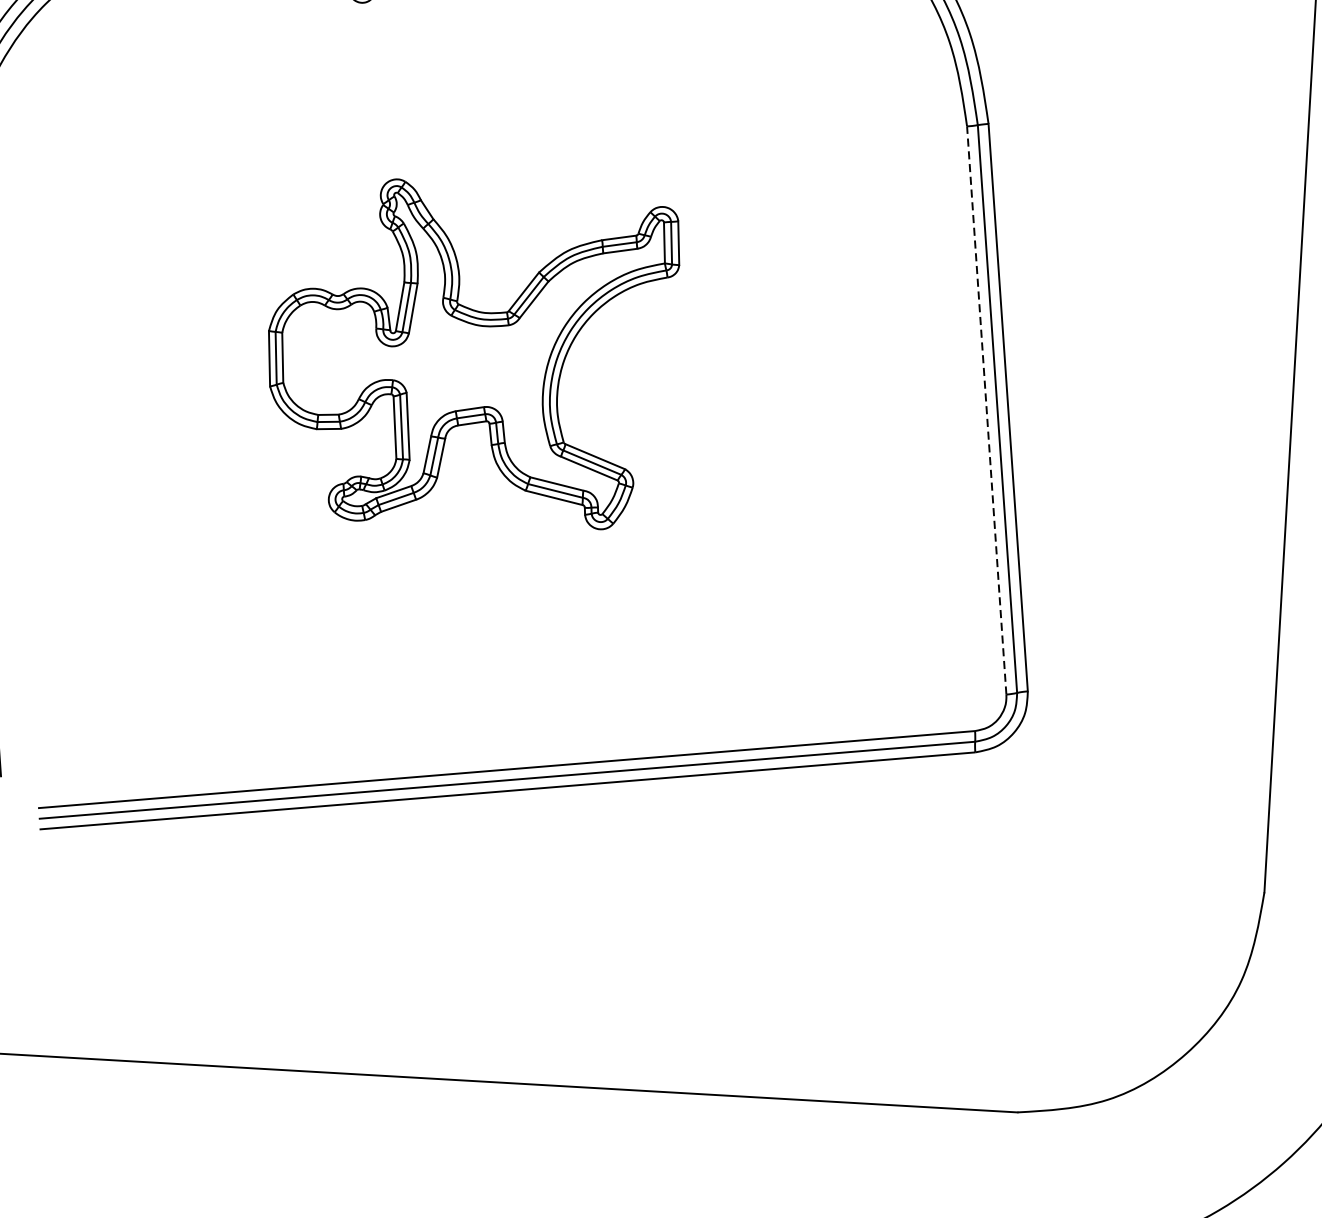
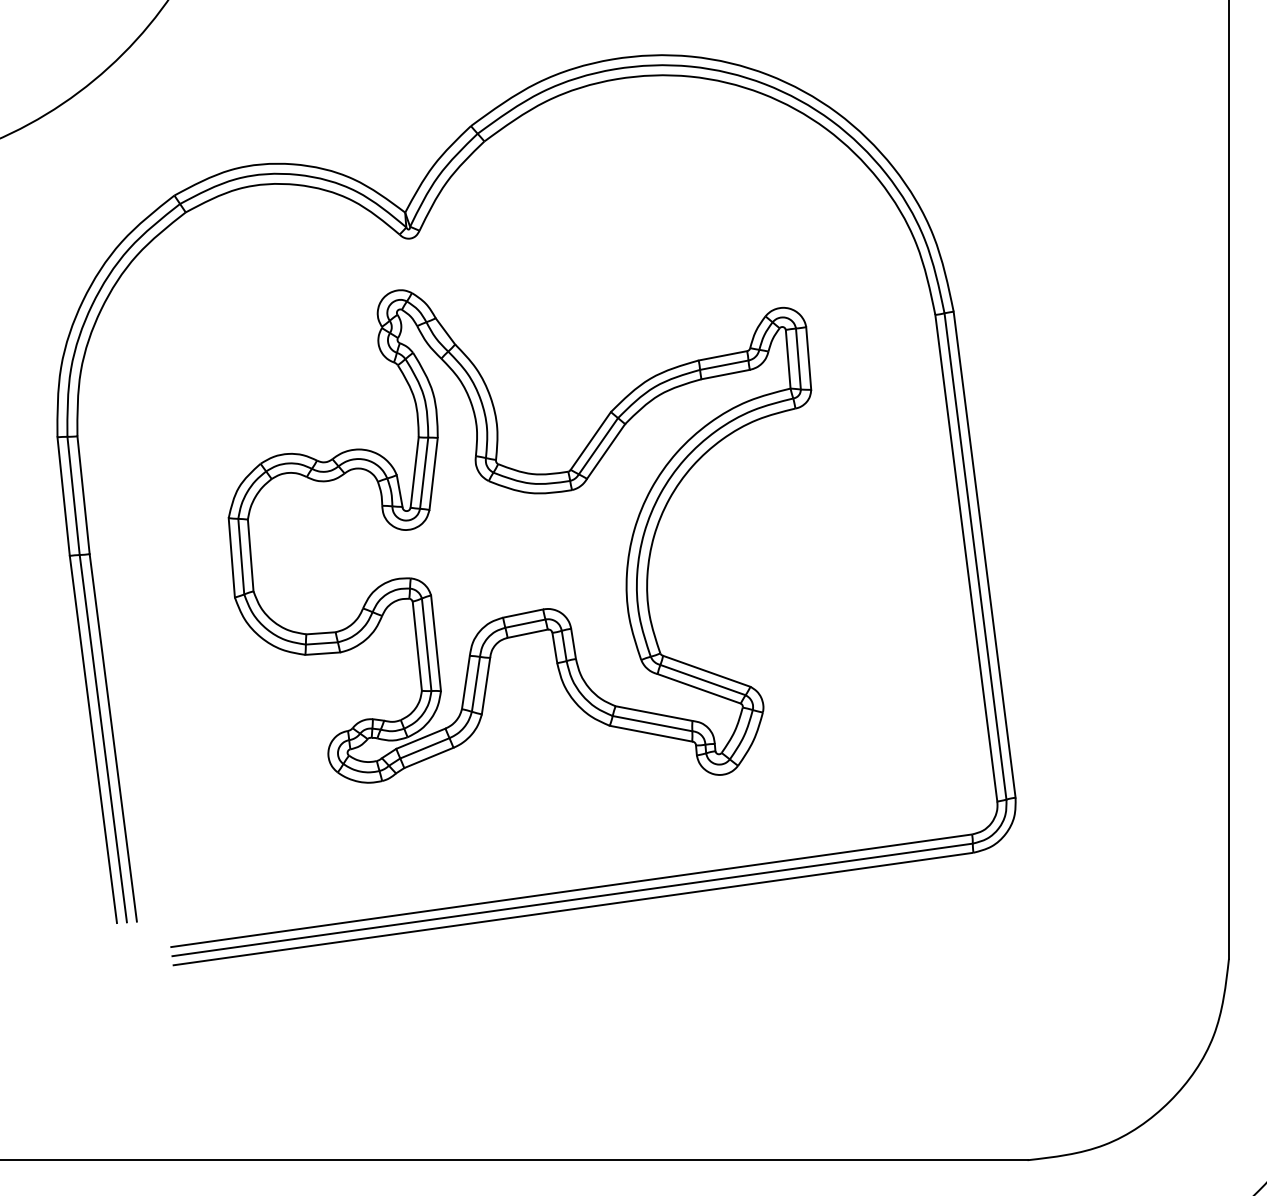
part: (470, 355) -> (519, 536), size x1.67
line: (986, 409) -> (966, 557), dashed -> solid

